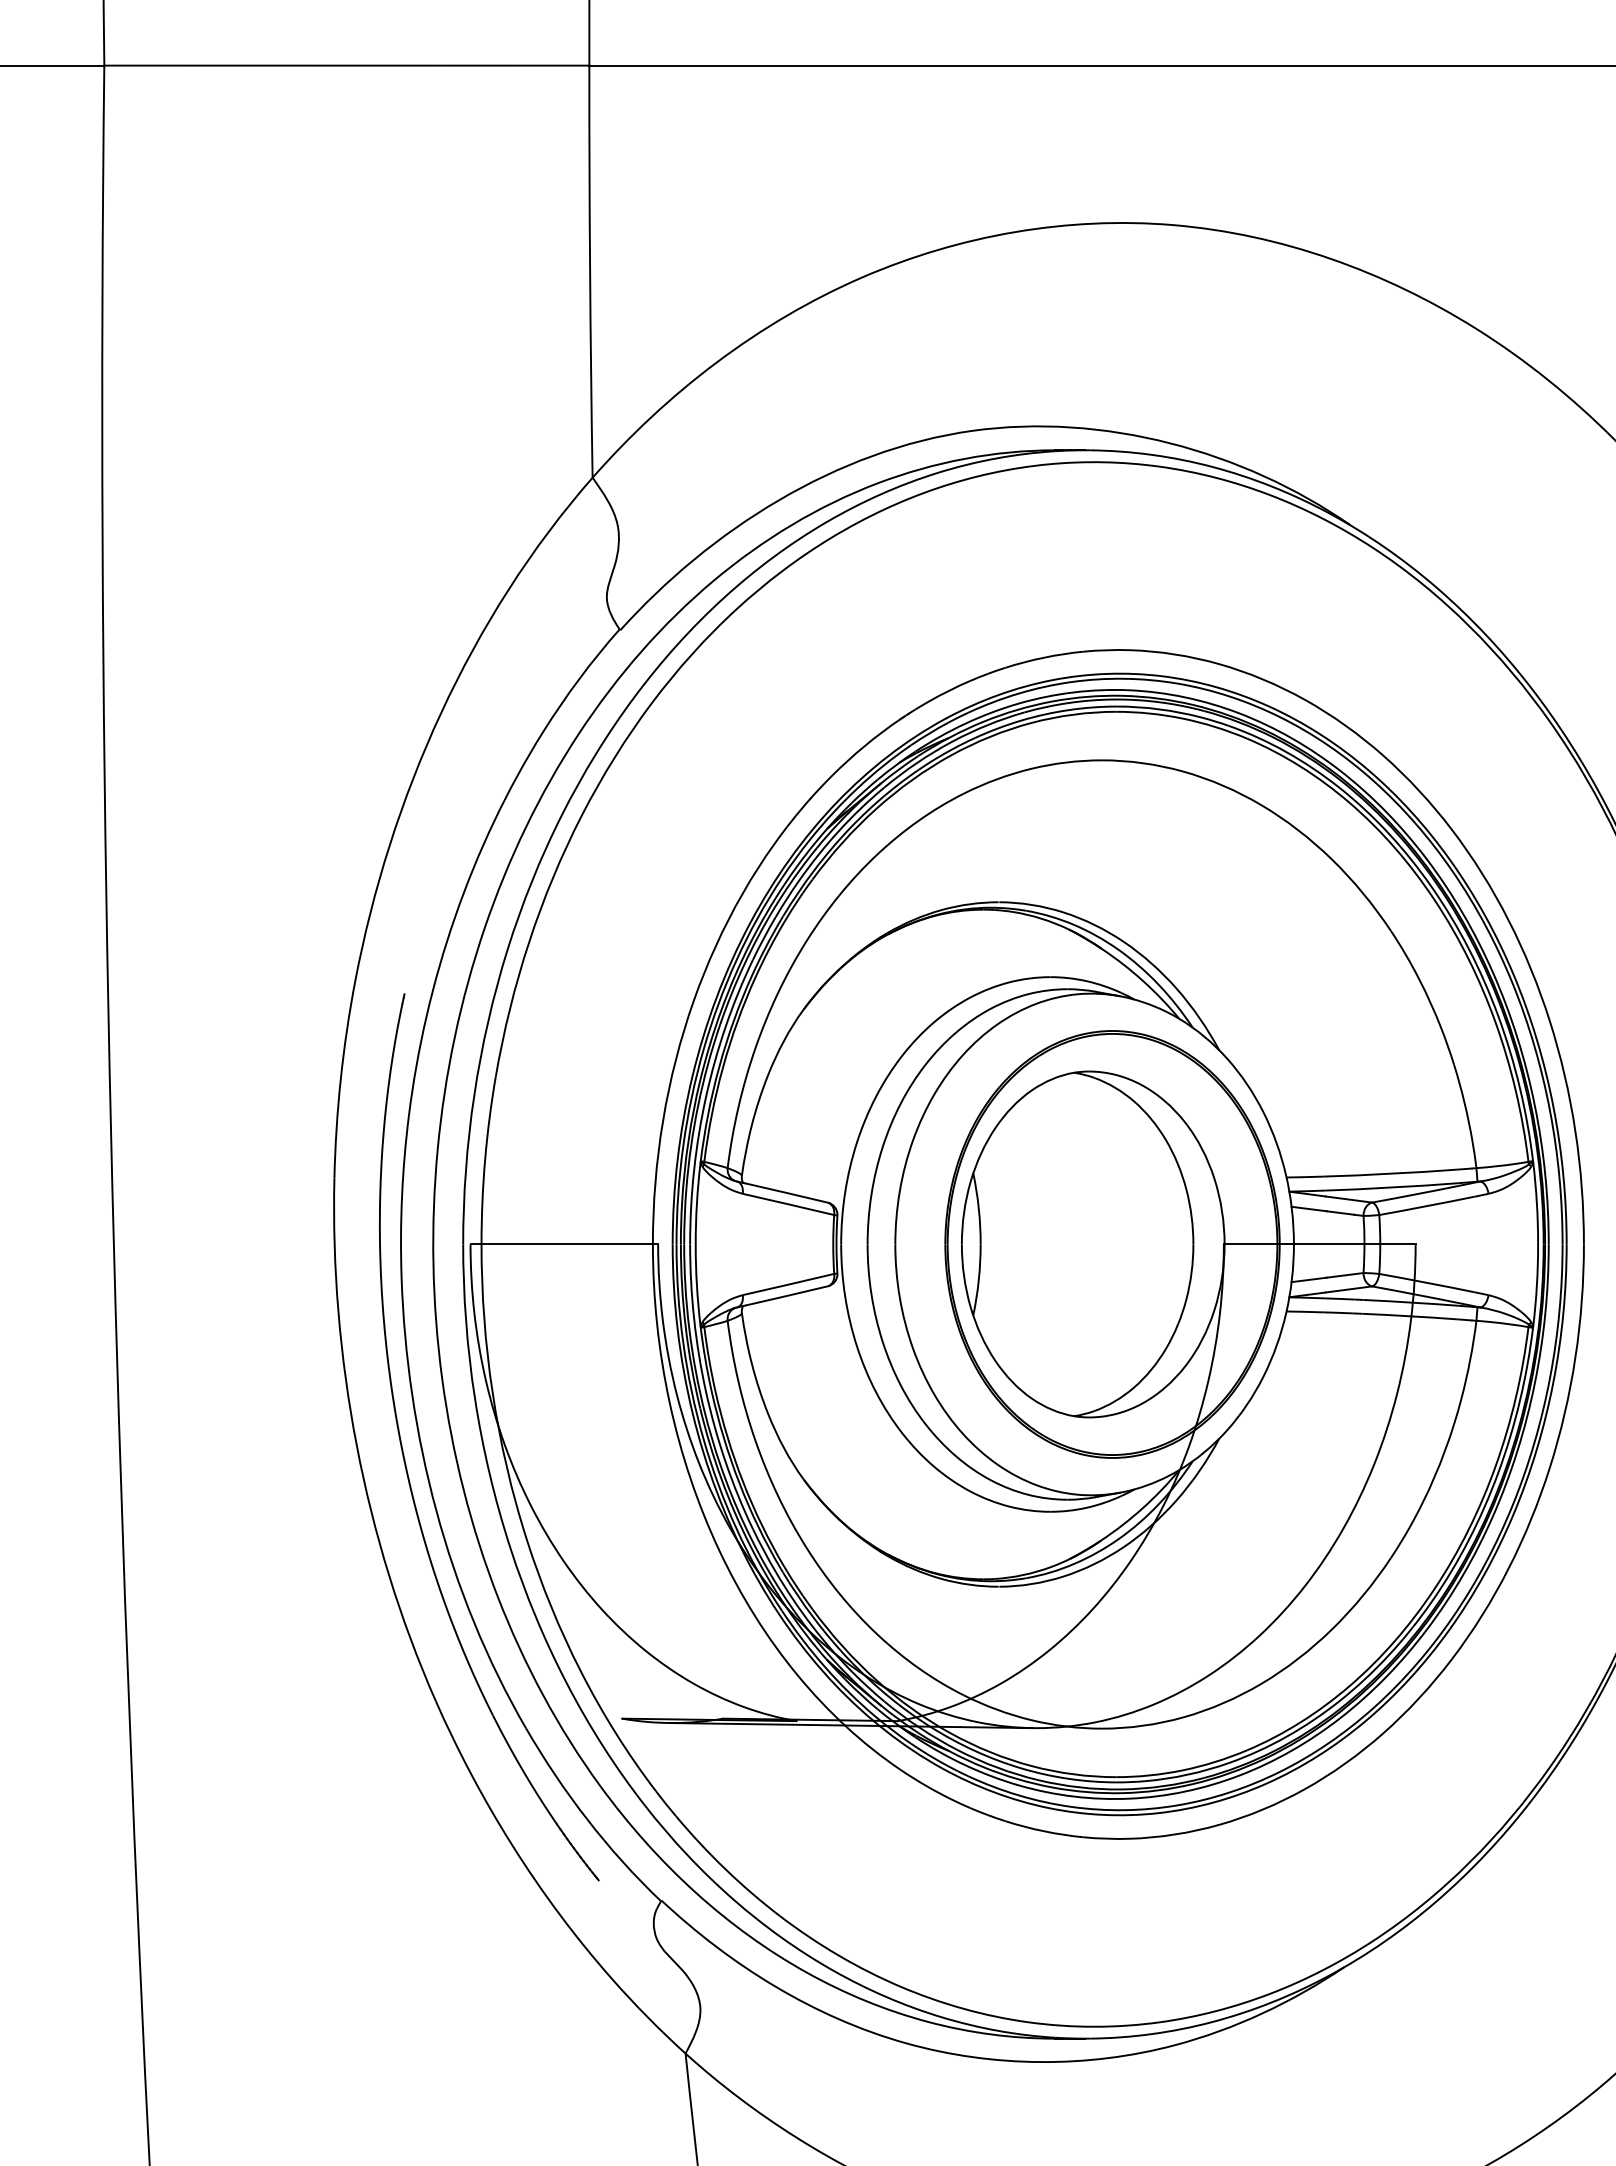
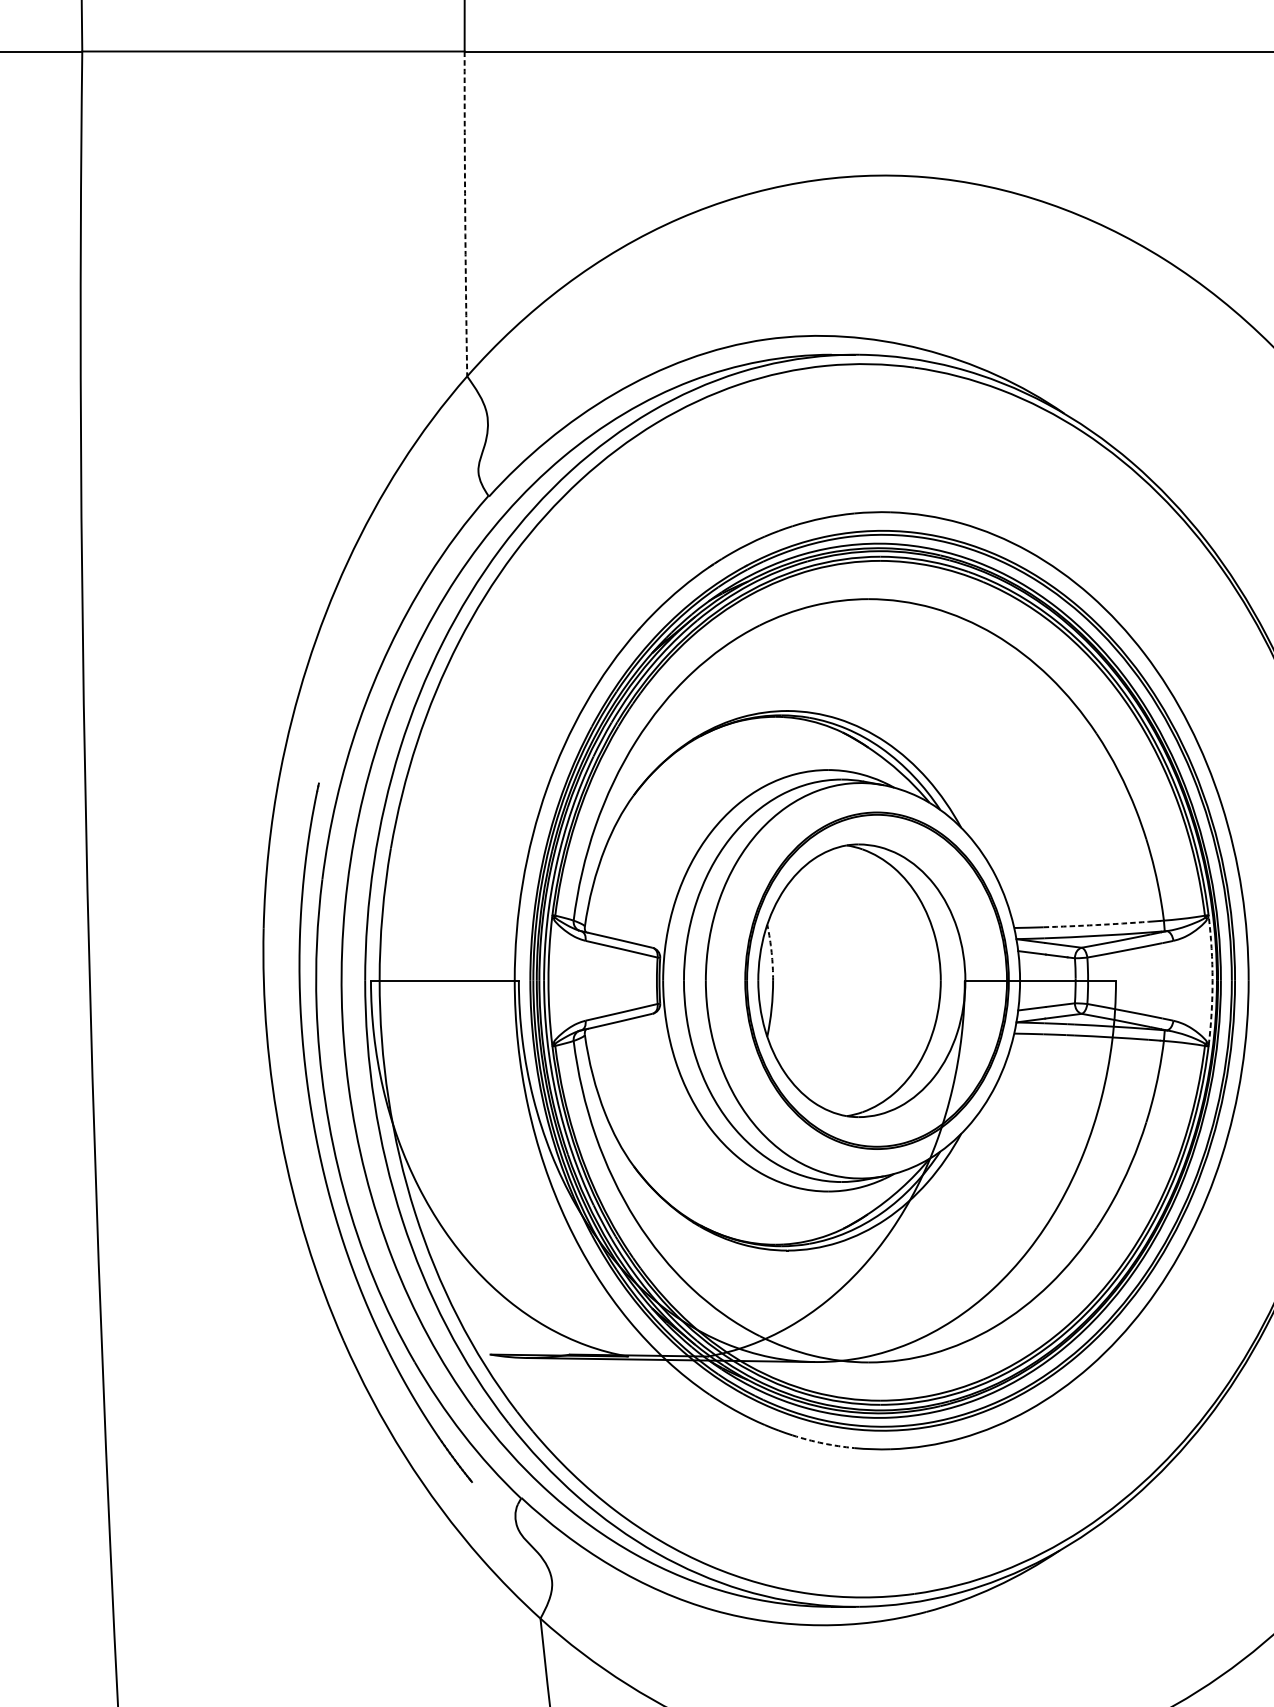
arc: (590, 271) -> (465, 213), solid -> dashed
arc: (1390, 1173) -> (1096, 924), solid -> dashed
arc: (978, 1208) -> (771, 952), solid -> dashed
arc: (1538, 1244) -> (1212, 980), solid -> dashed
arc: (1044, 1831) -> (823, 1443), solid -> dashed

